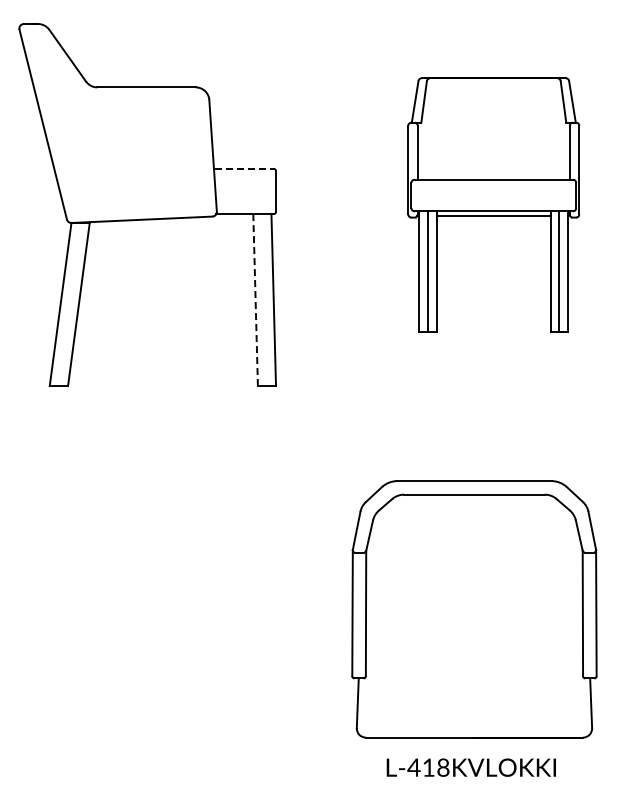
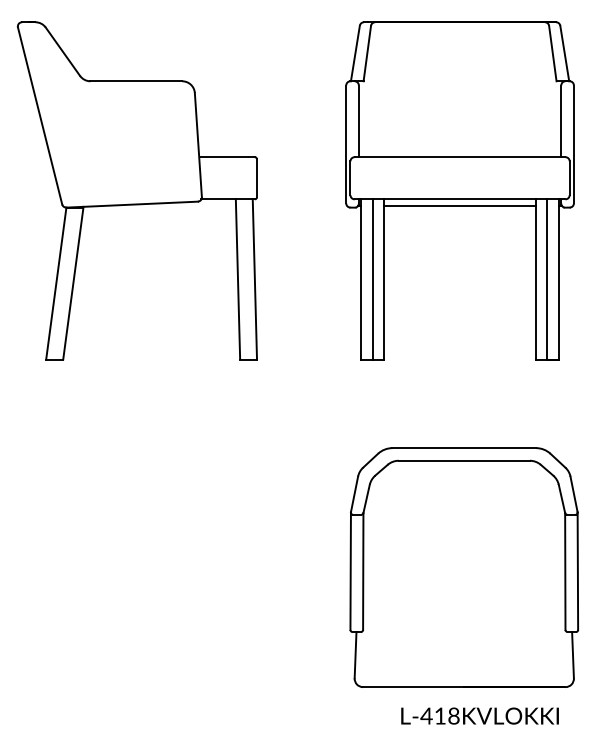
line: (244, 168) -> (227, 156), dashed -> solid
part: (493, 204) -> (459, 190), size x1.43
line: (255, 300) -> (237, 279), dashed -> solid
part: (474, 609) -> (464, 567), moved
text: (470, 767) -> (479, 715), moved

